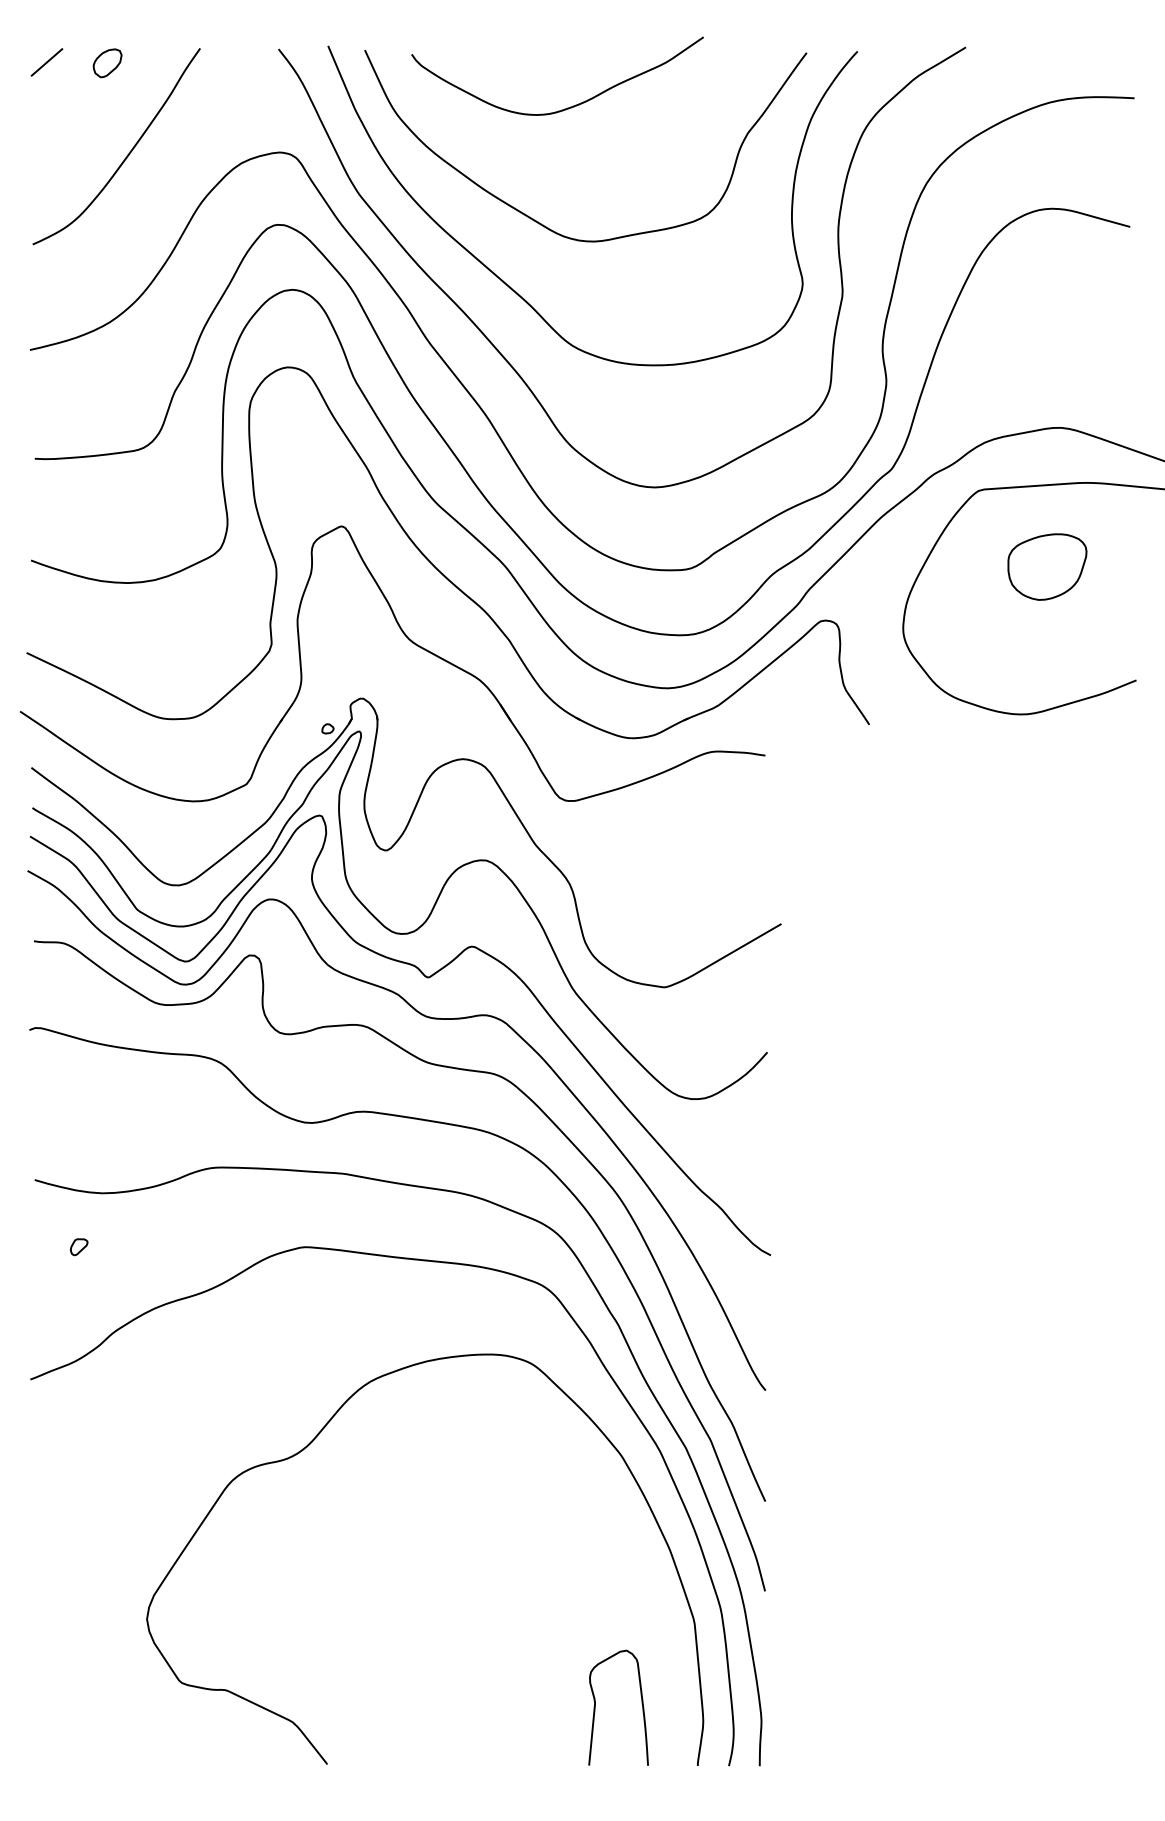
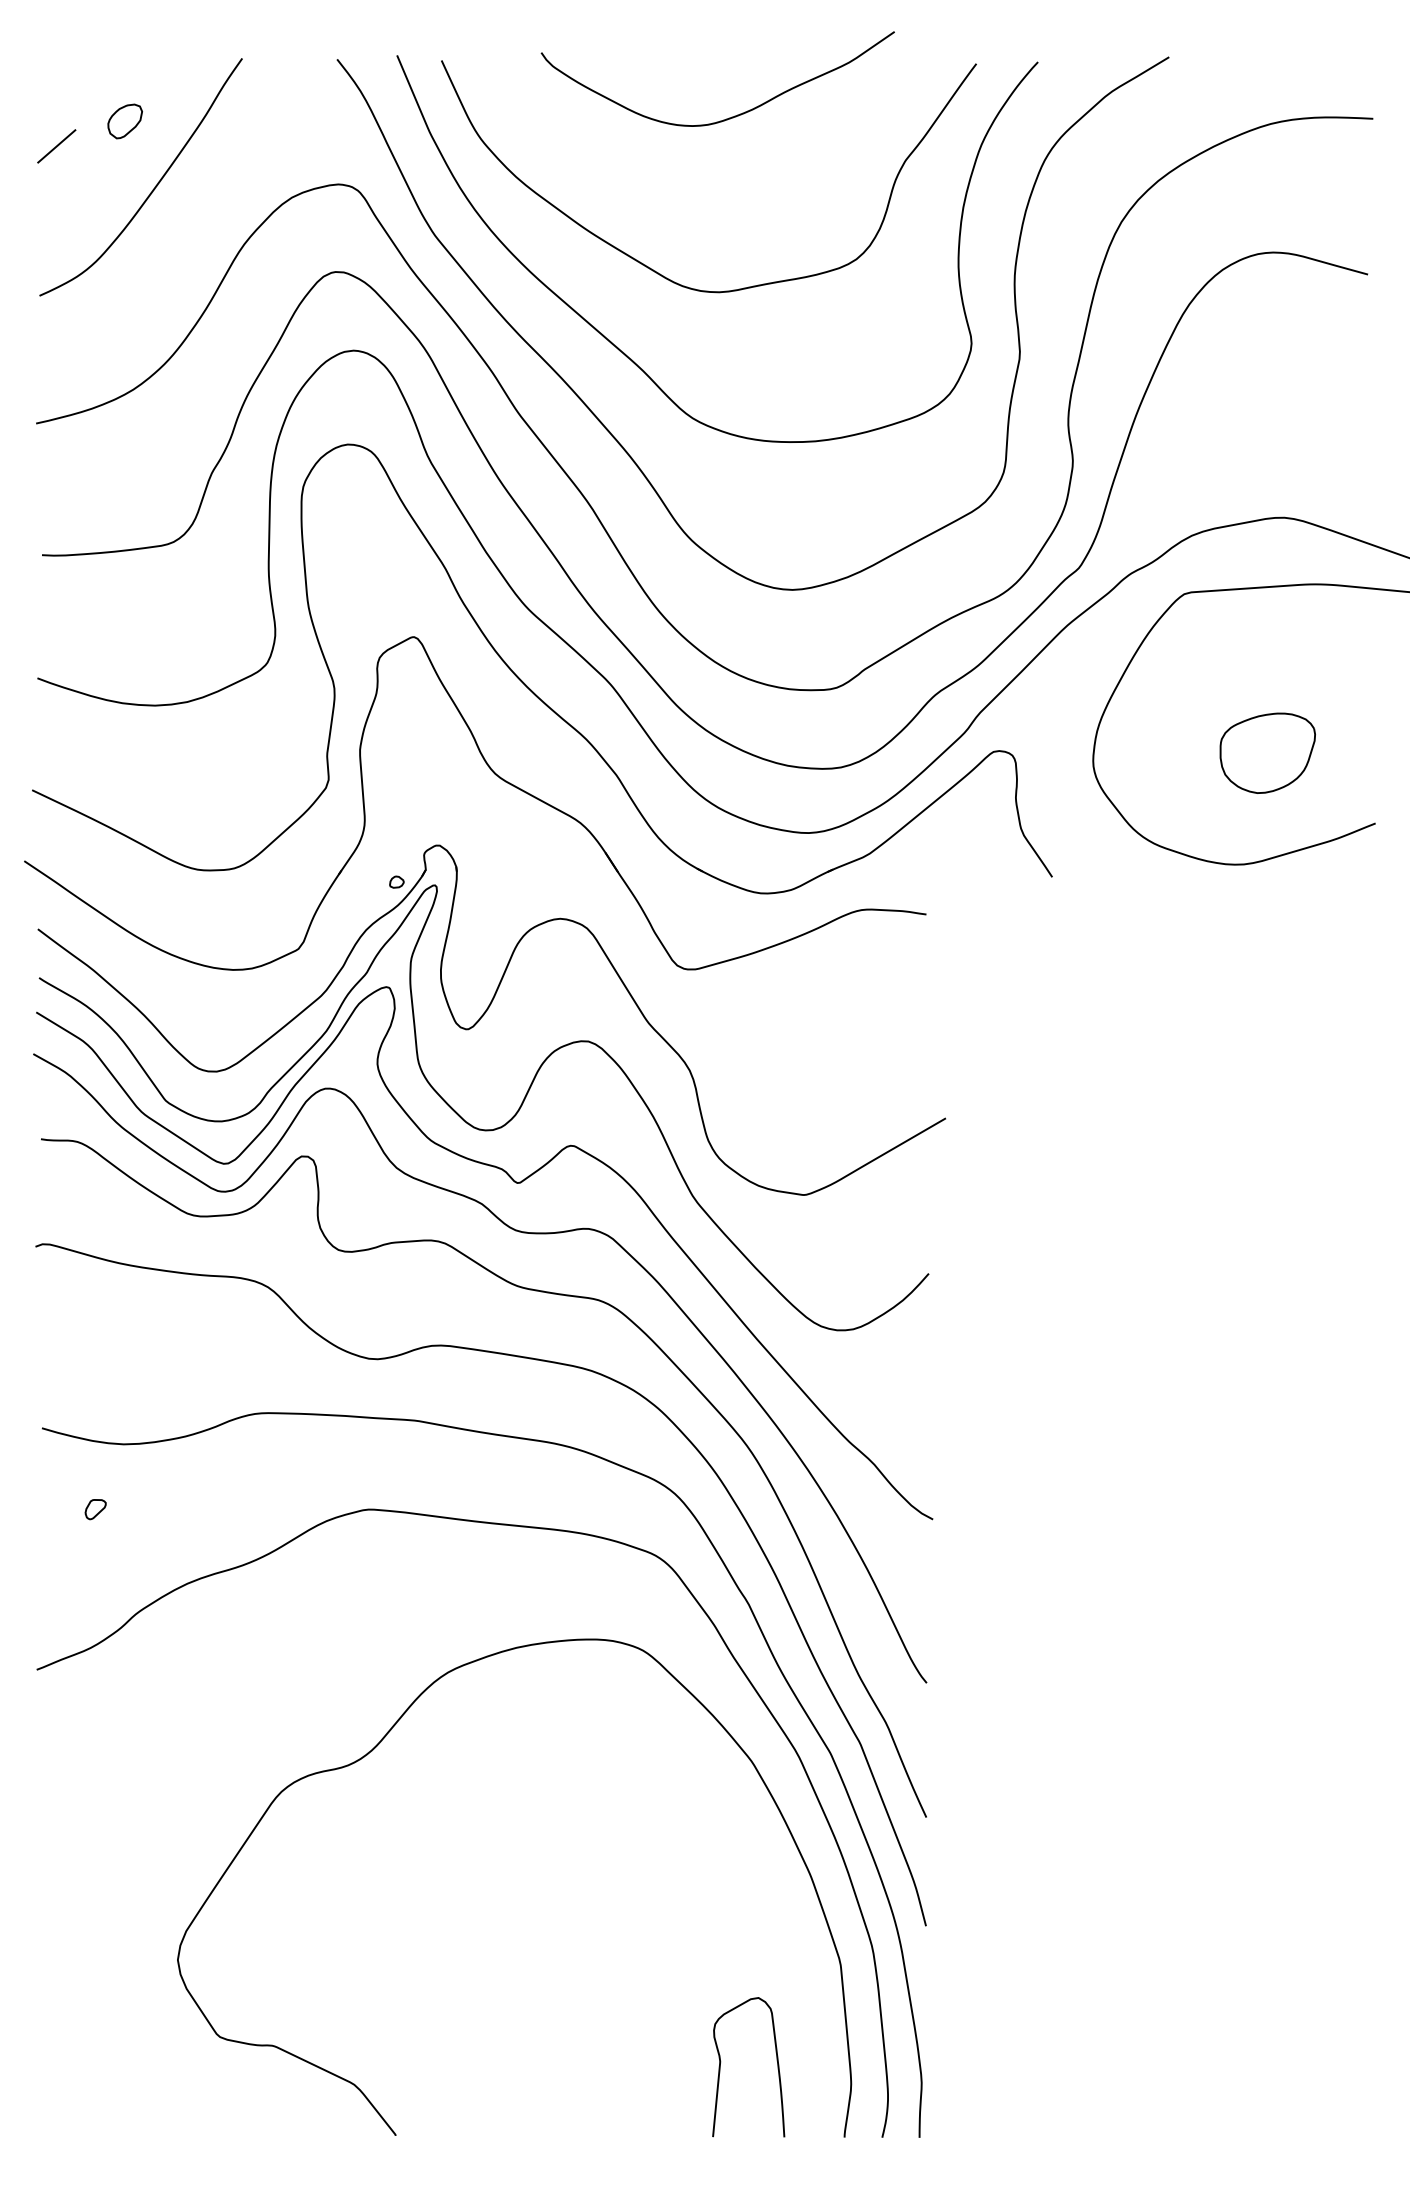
line: (46, 62) -> (56, 146), moved
part: (107, 63) -> (124, 121), moved
curve: (568, 107) -> (731, 116), moved
part: (1047, 566) -> (1267, 752), moved

